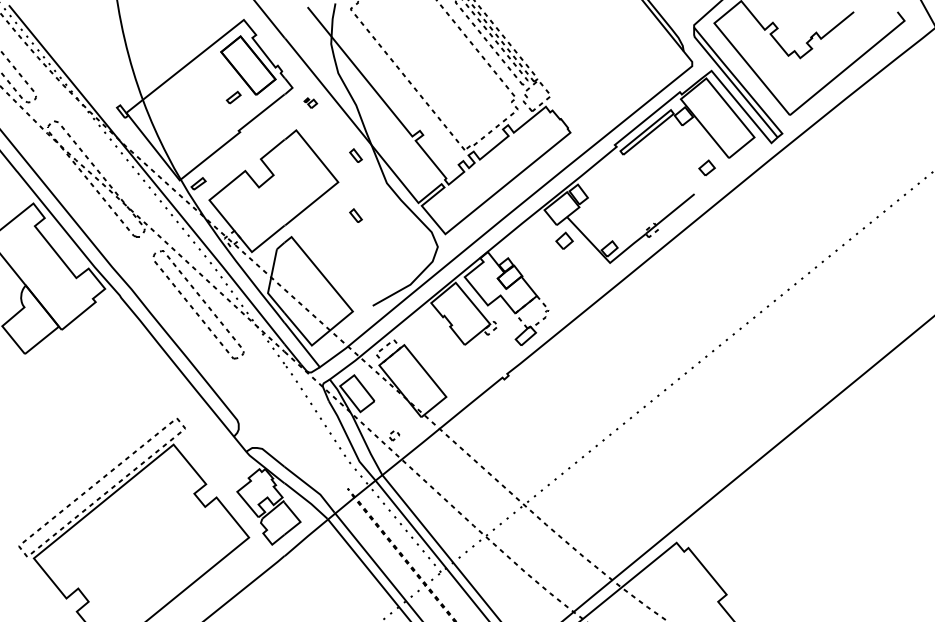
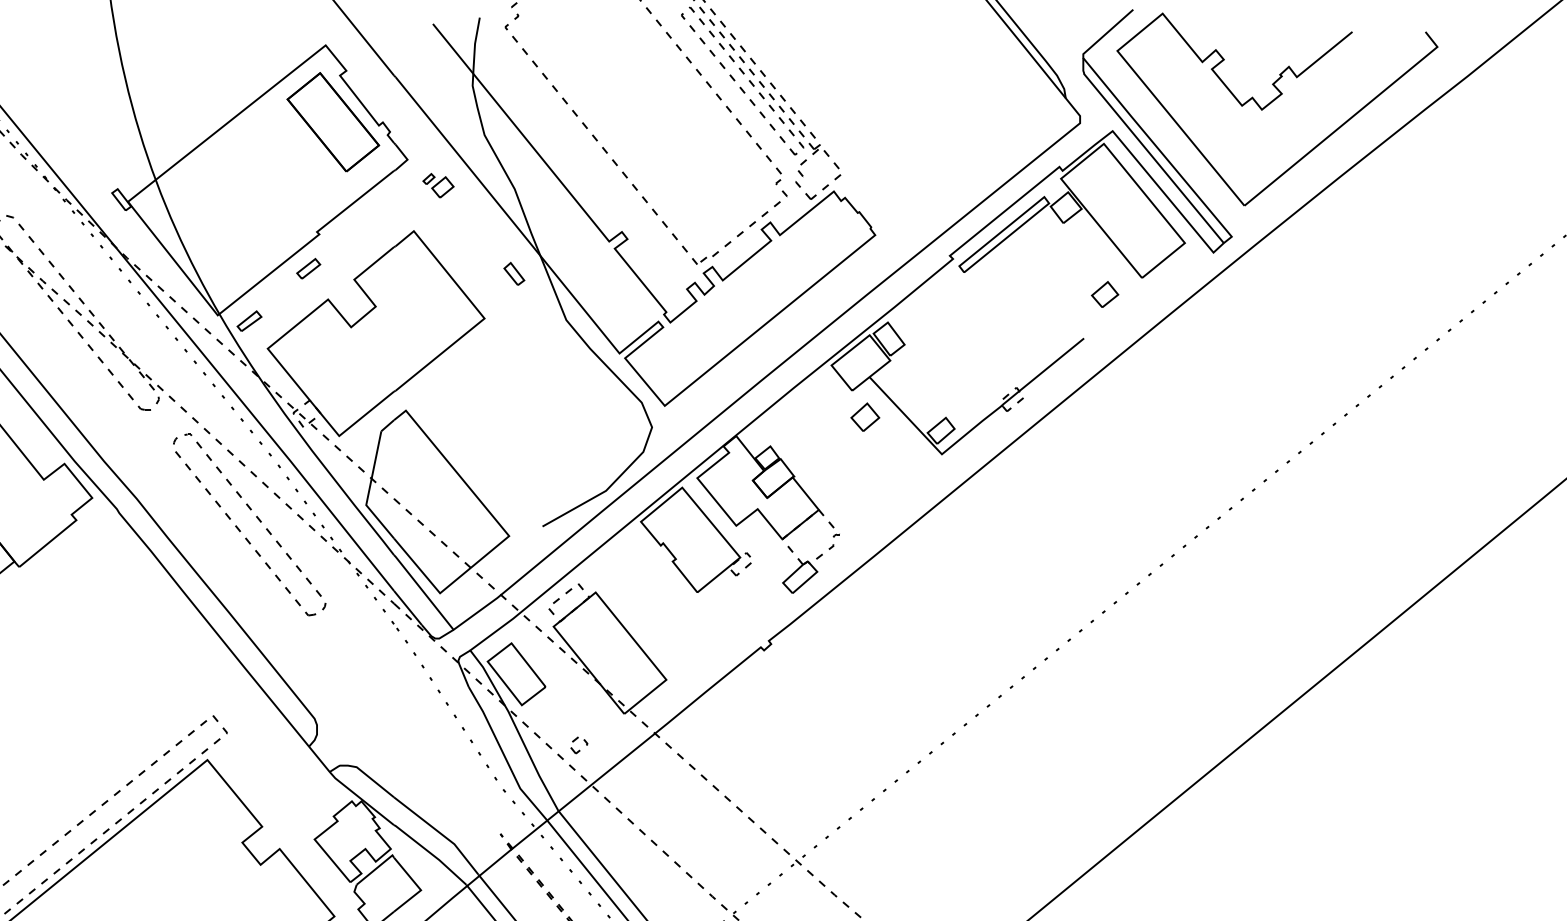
part: (233, 97) -> (308, 268), moved
part: (310, 102) -> (437, 184), size x1.43
part: (355, 215) -> (513, 374), removed

